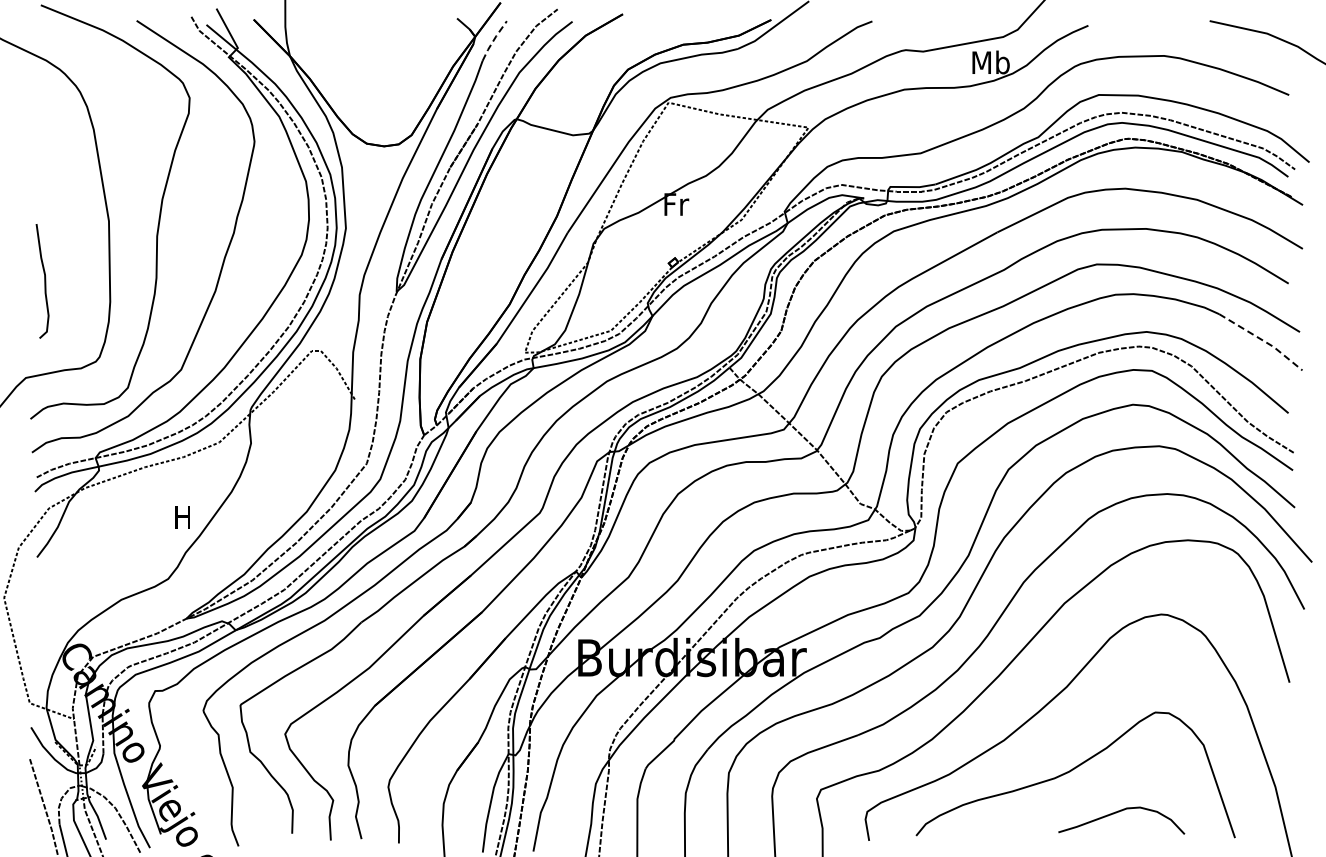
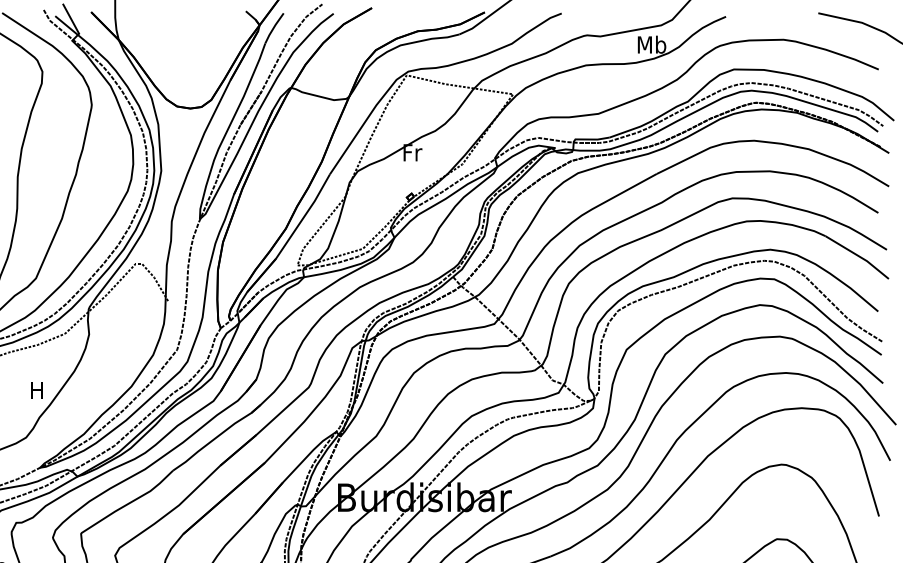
line: (493, 40) -> (273, 28), dashed -> solid
line: (1263, 340) -> (859, 256), dashed -> solid

